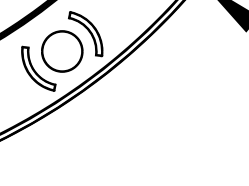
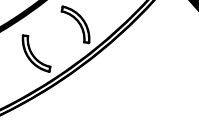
part: (62, 51) -> (56, 39), removed

